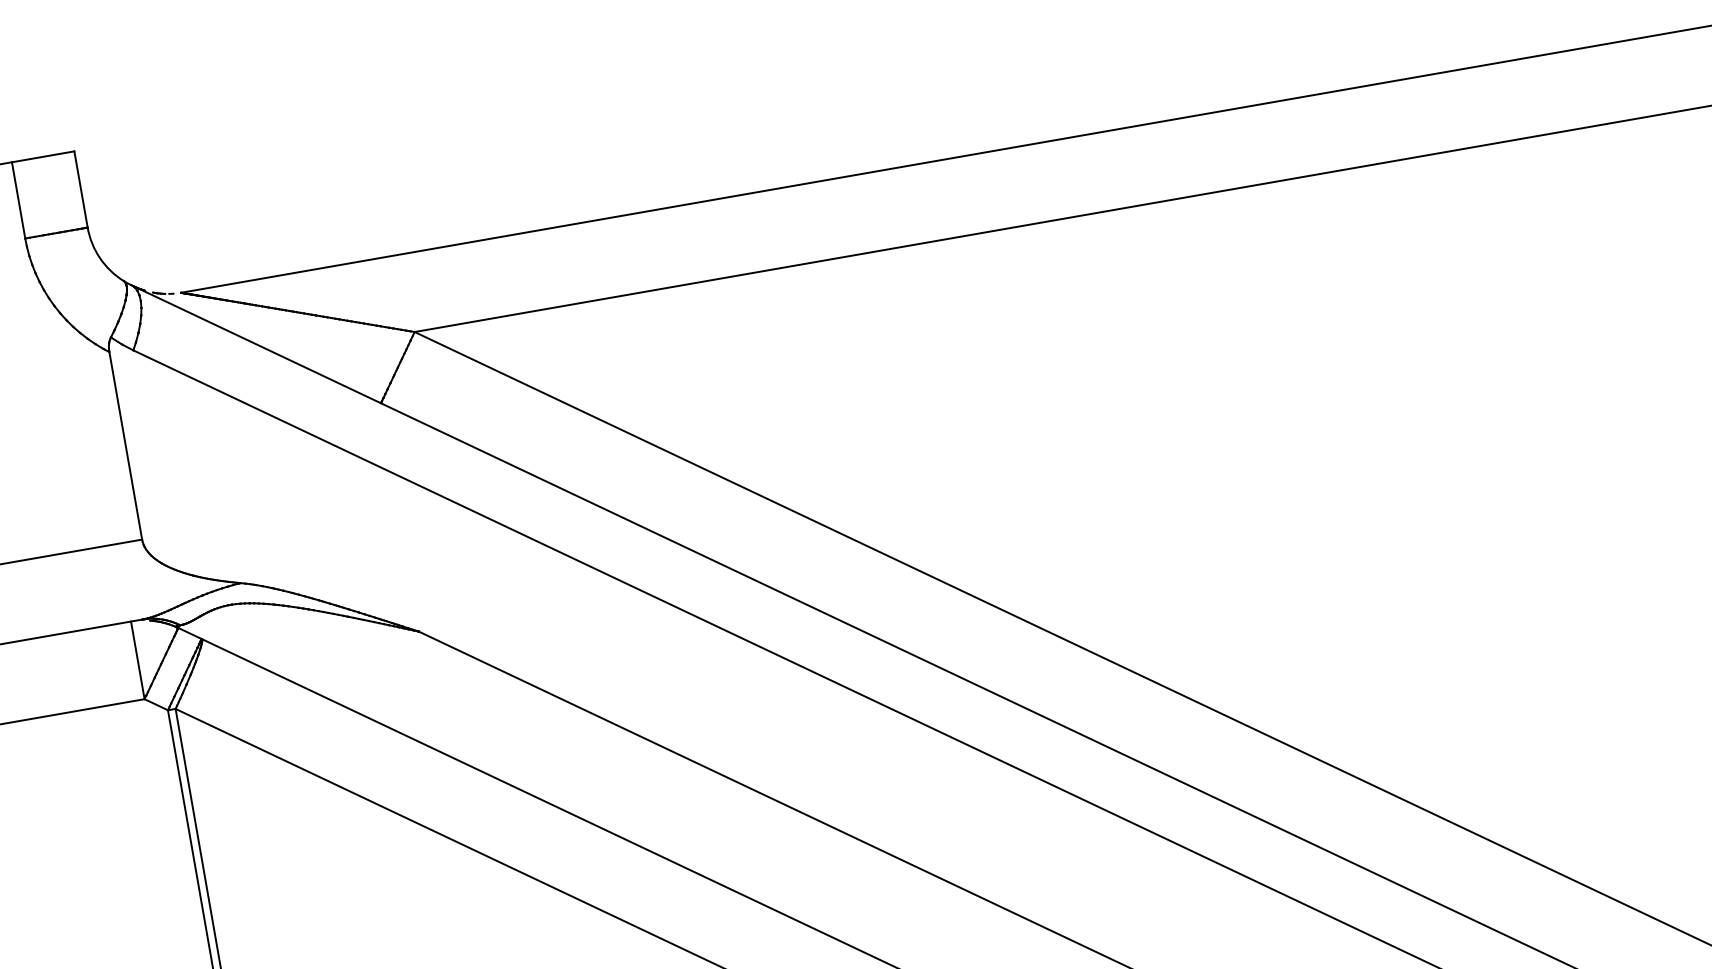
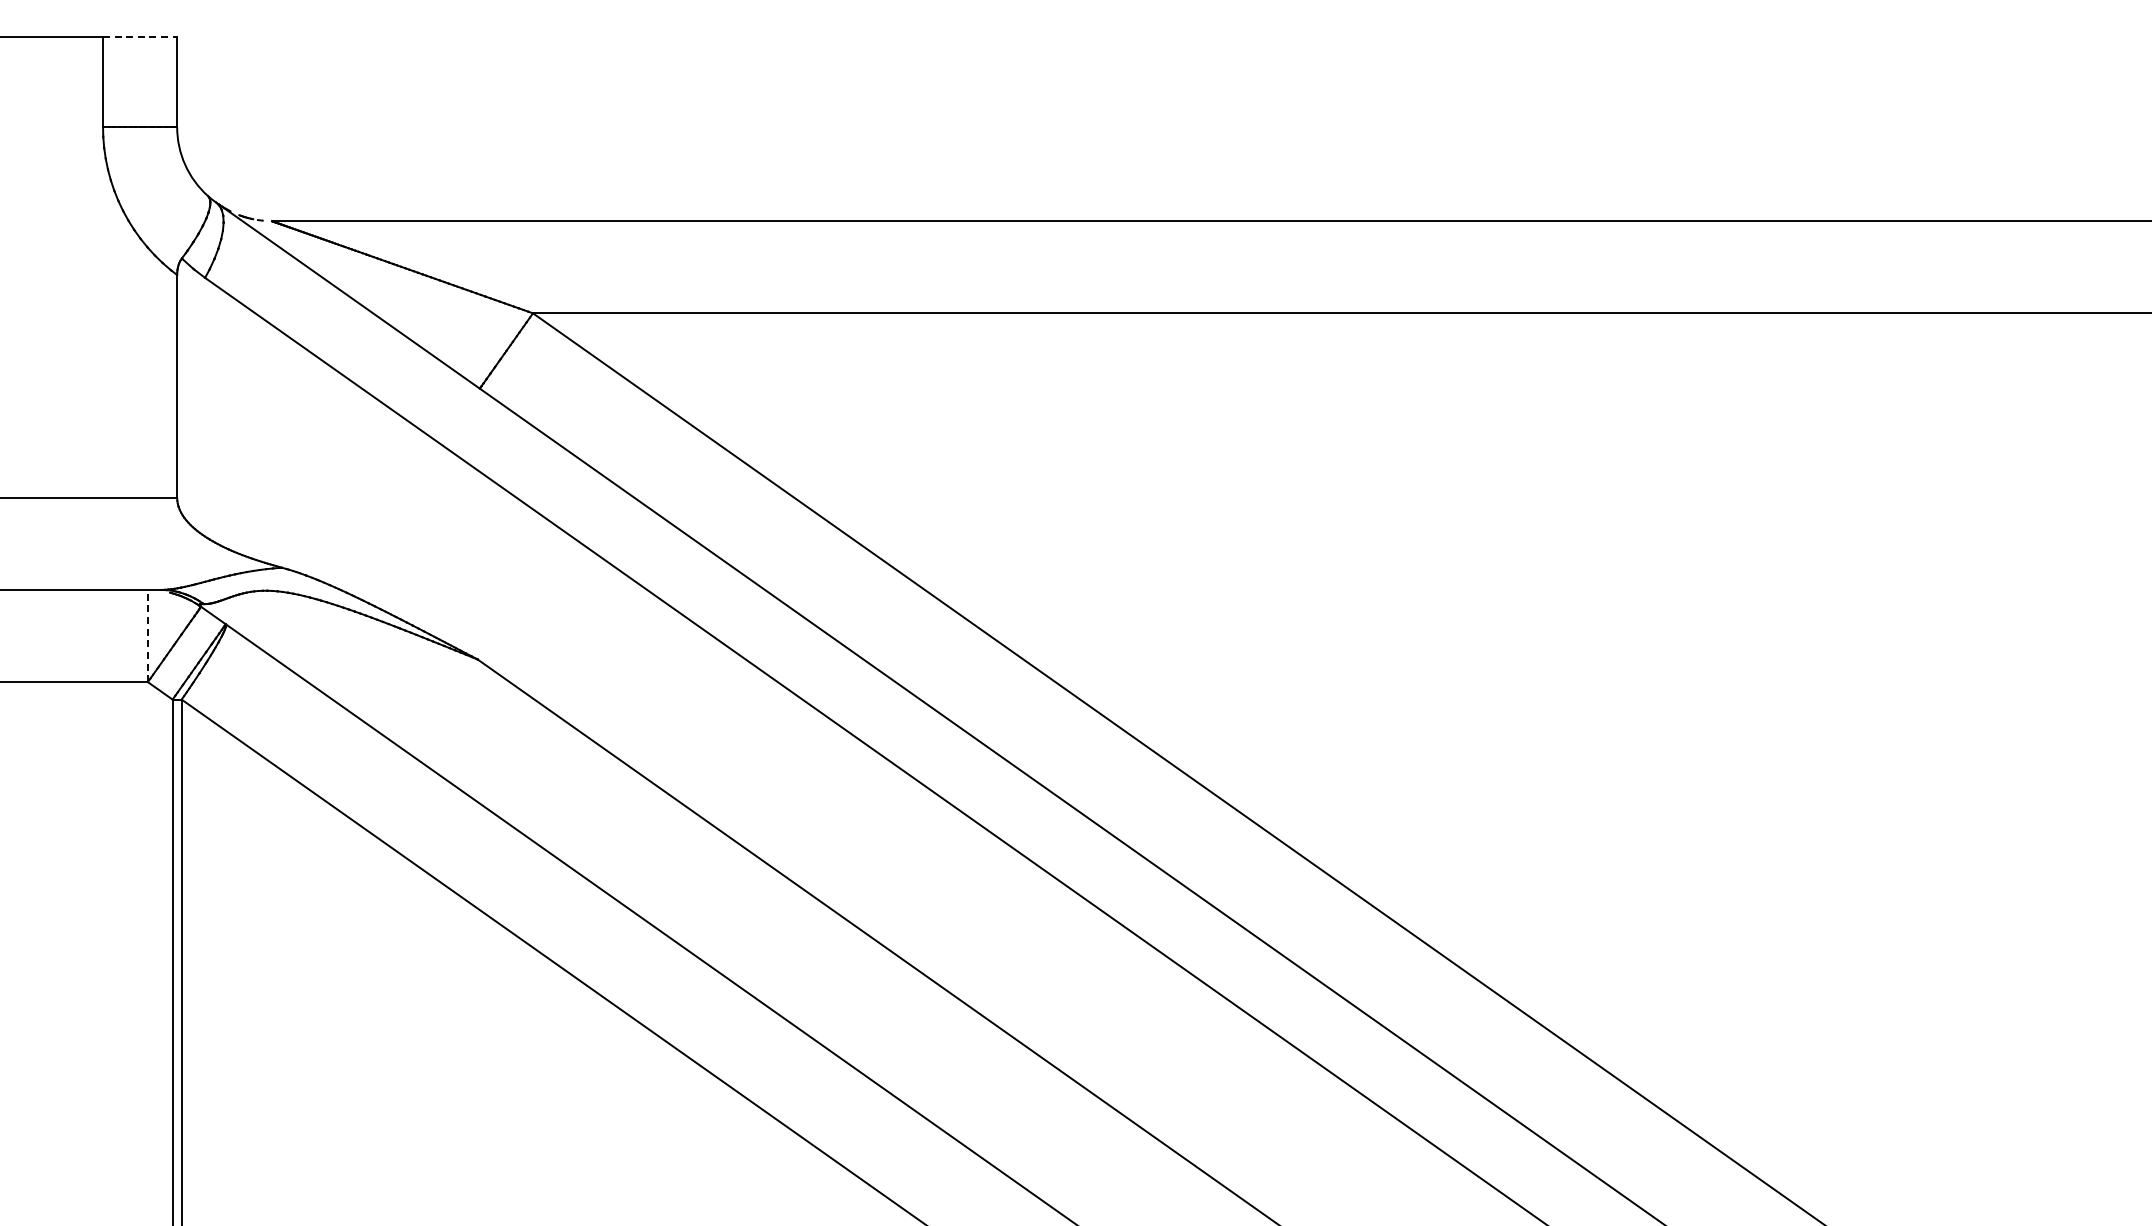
line: (43, 156) -> (140, 36), solid -> dashed
line: (137, 659) -> (147, 635), solid -> dashed

